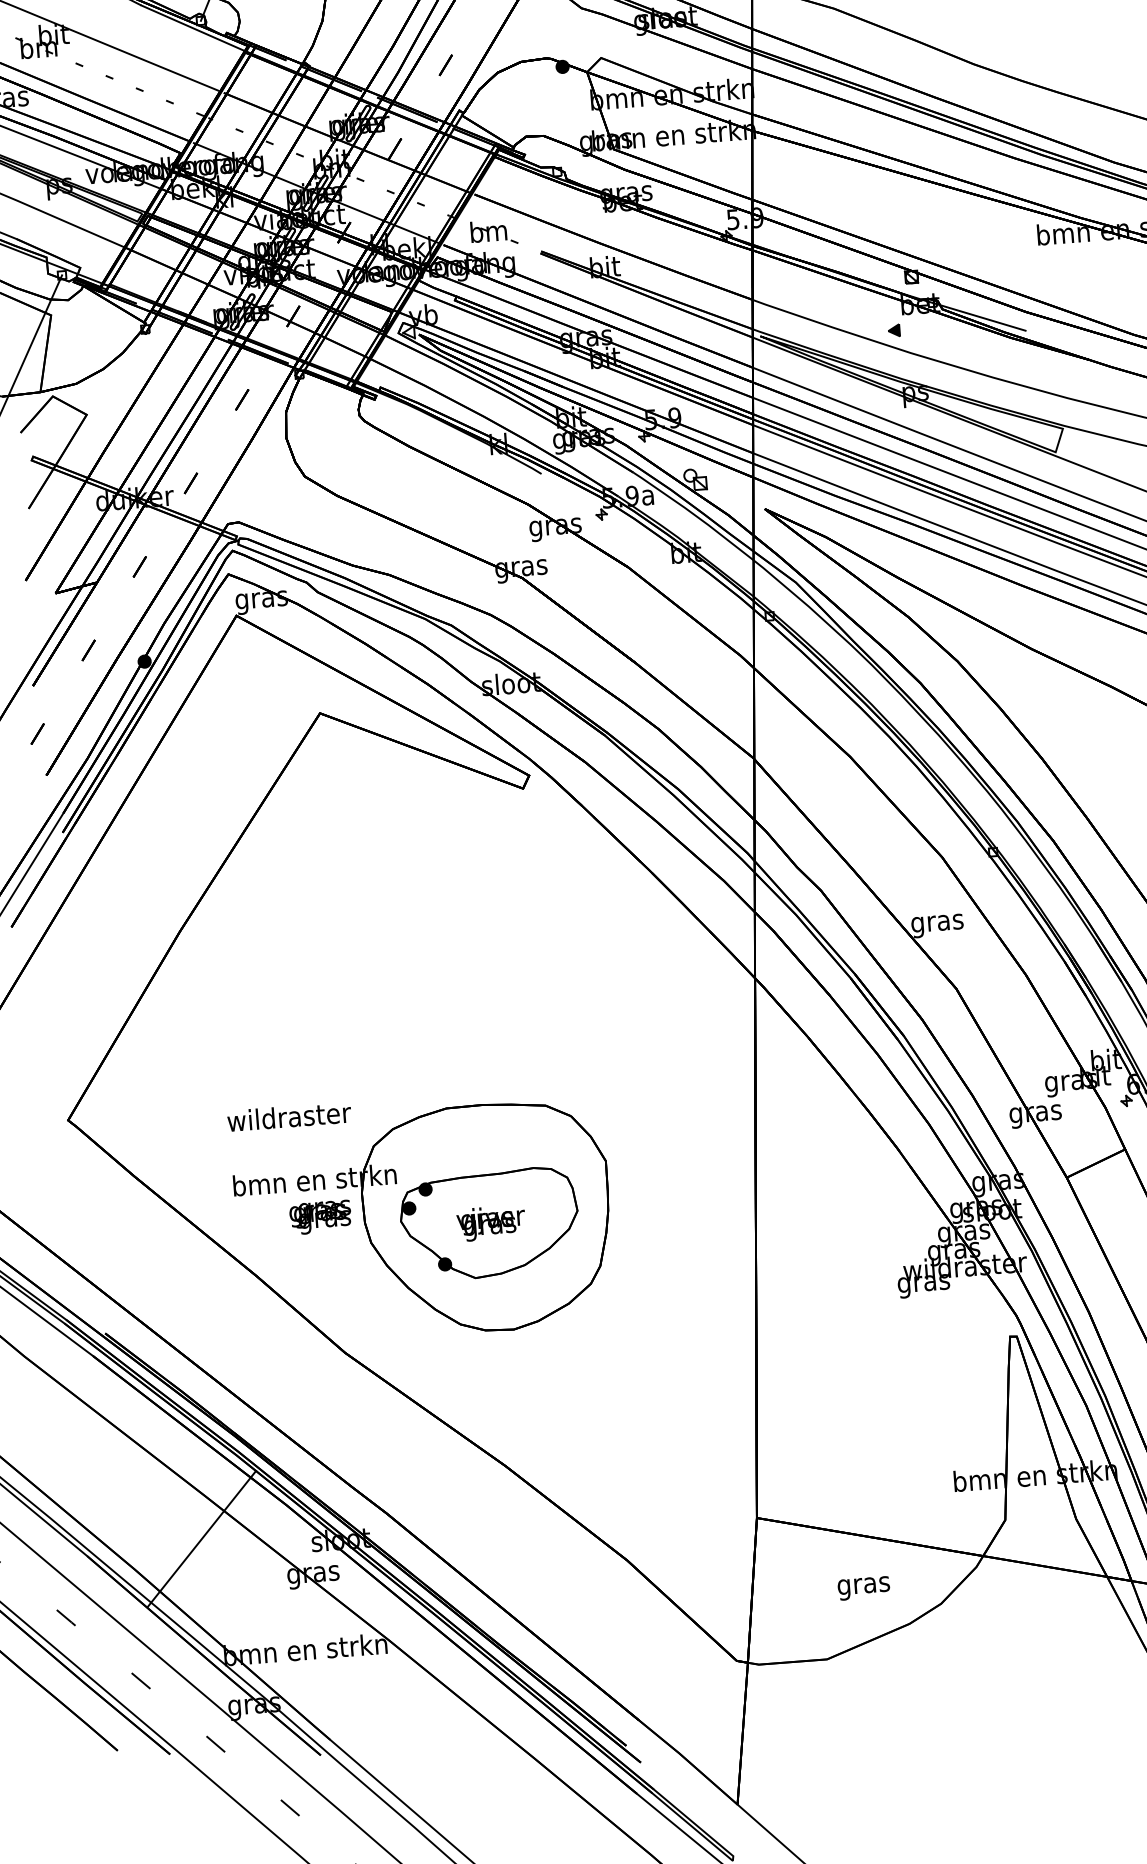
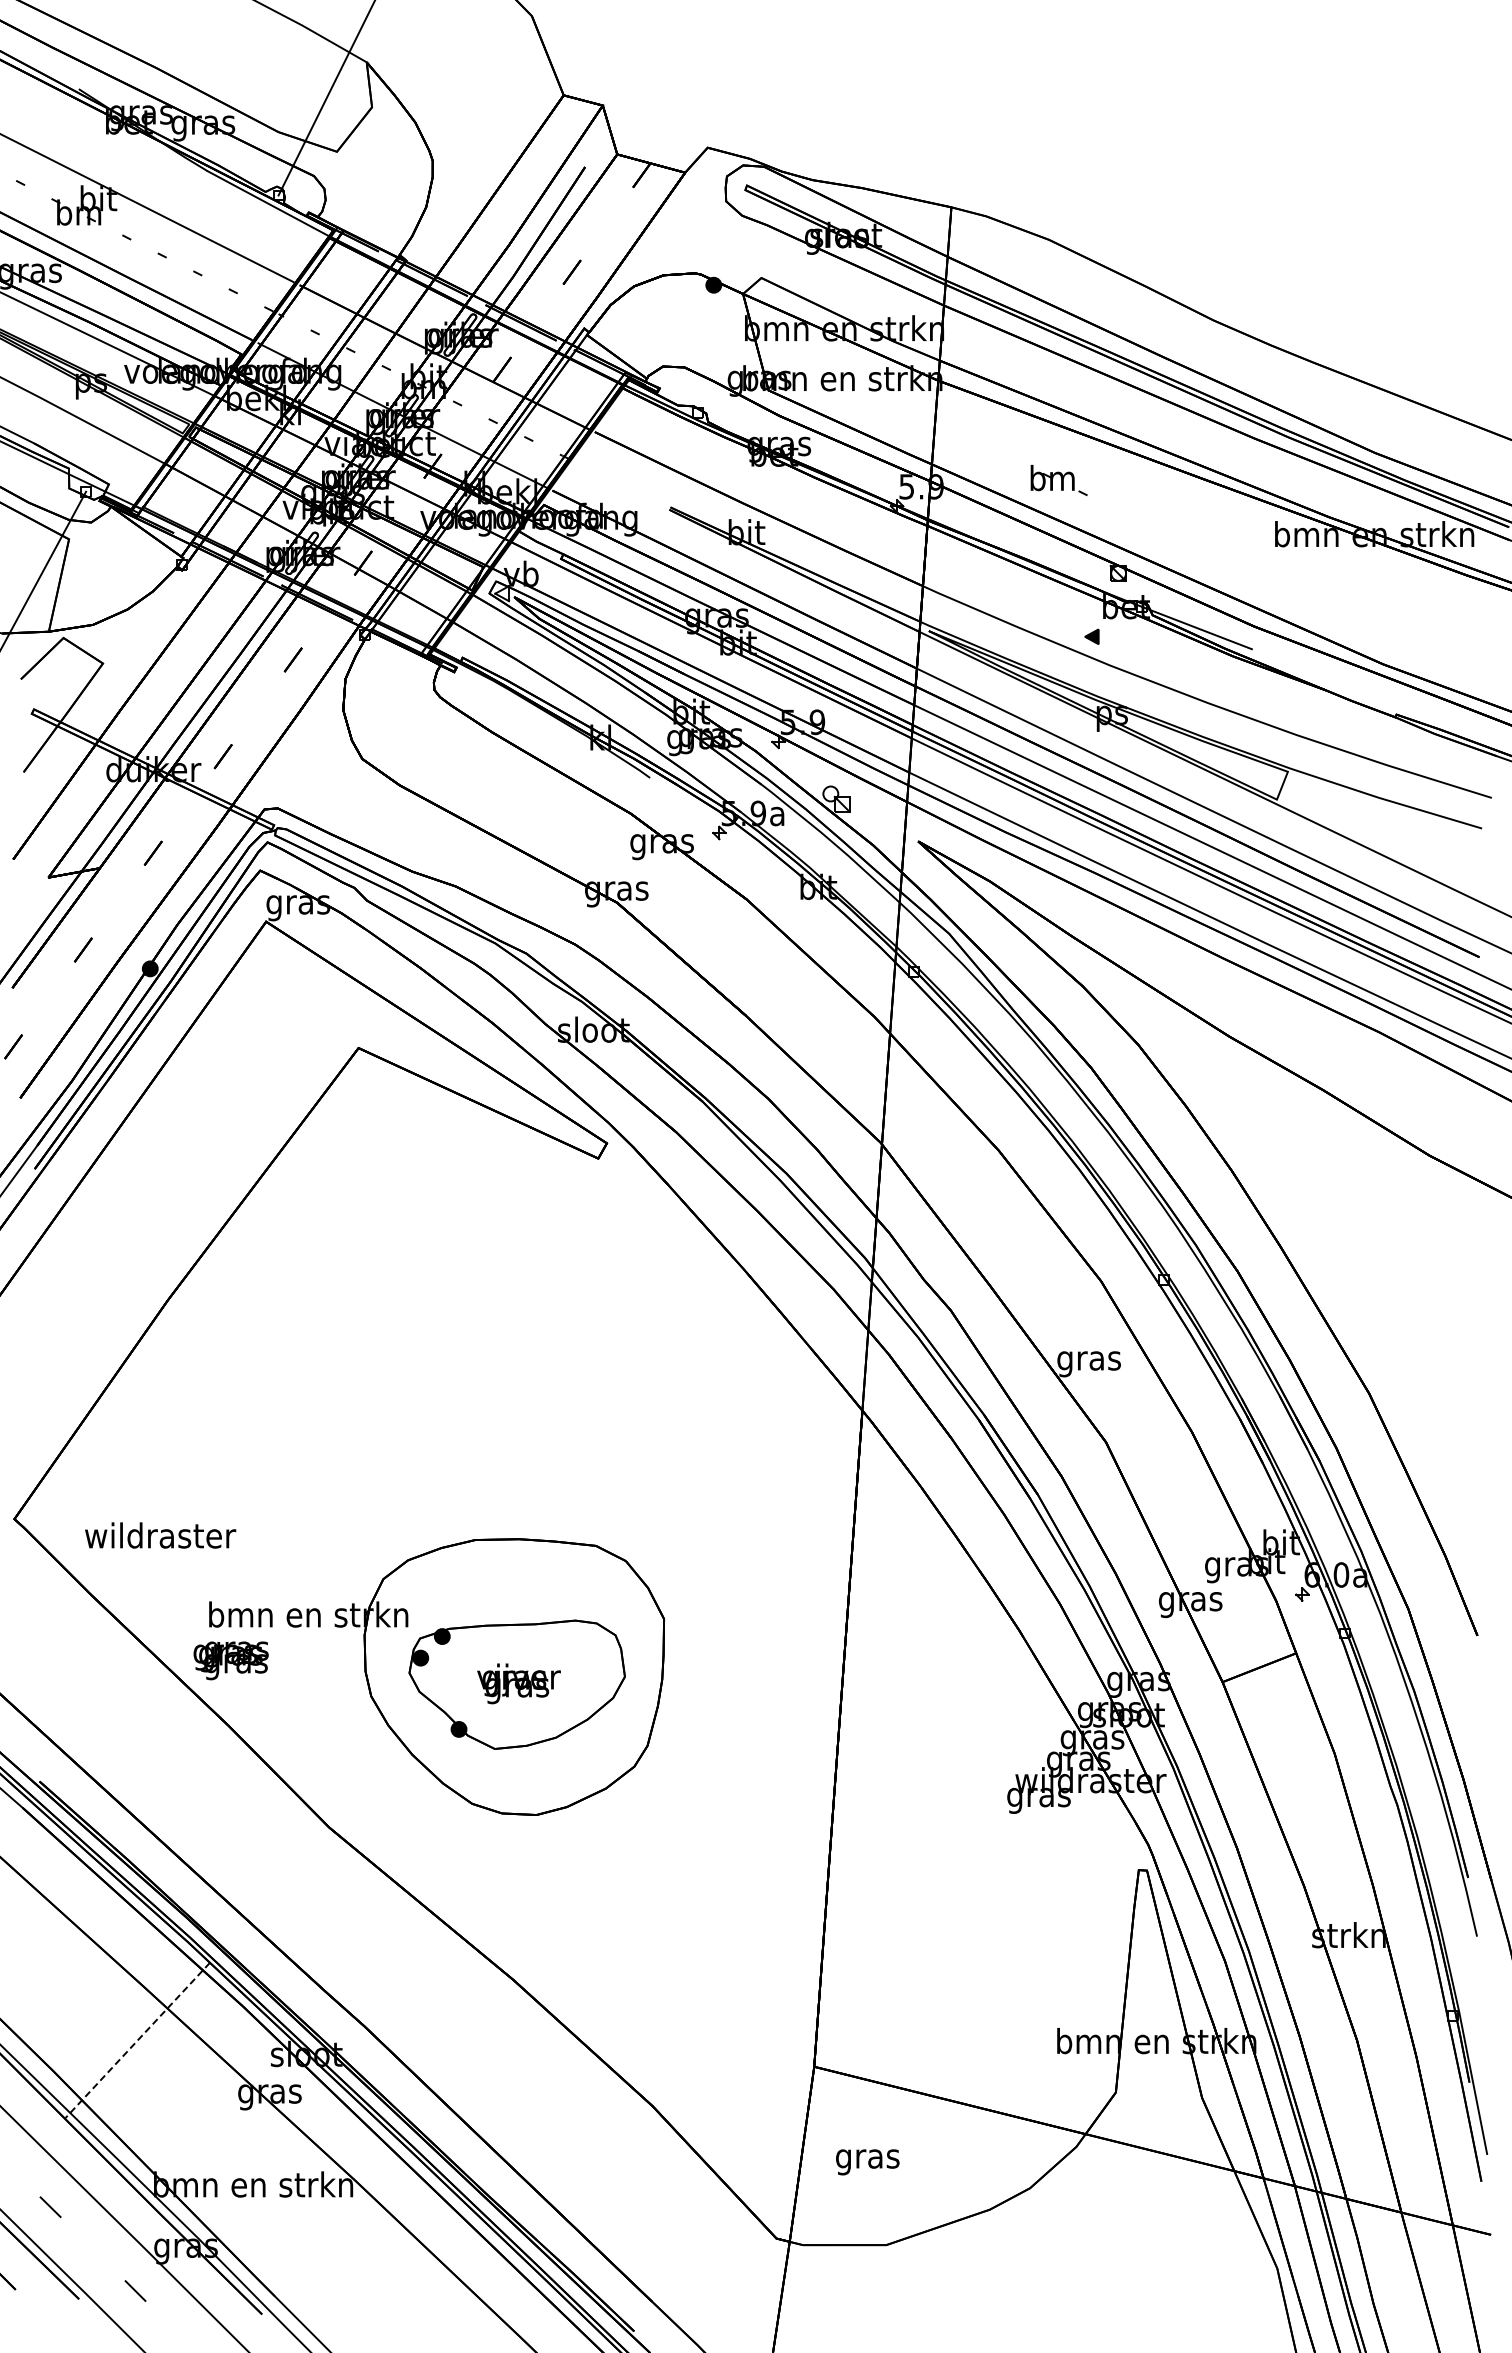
part: (493, 232) -> (1058, 480), moved
text: (289, 1116) -> (160, 1535), moved
text: (320, 1217) -> (230, 1660), moved
line: (201, 1539) -> (137, 2040), solid -> dashed
text: (863, 1588) -> (867, 2162), moved

